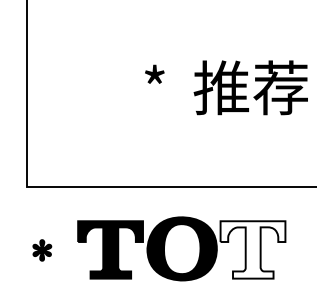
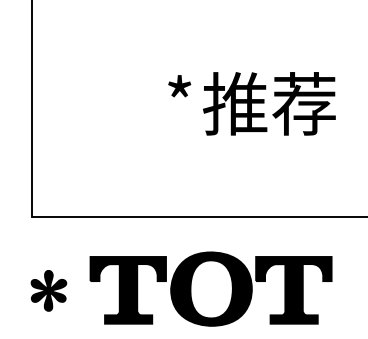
text: (250, 87) -> (269, 103), moved
fill: (252, 249) -> (293, 289), added
part: (41, 250) -> (48, 290), size x1.67

